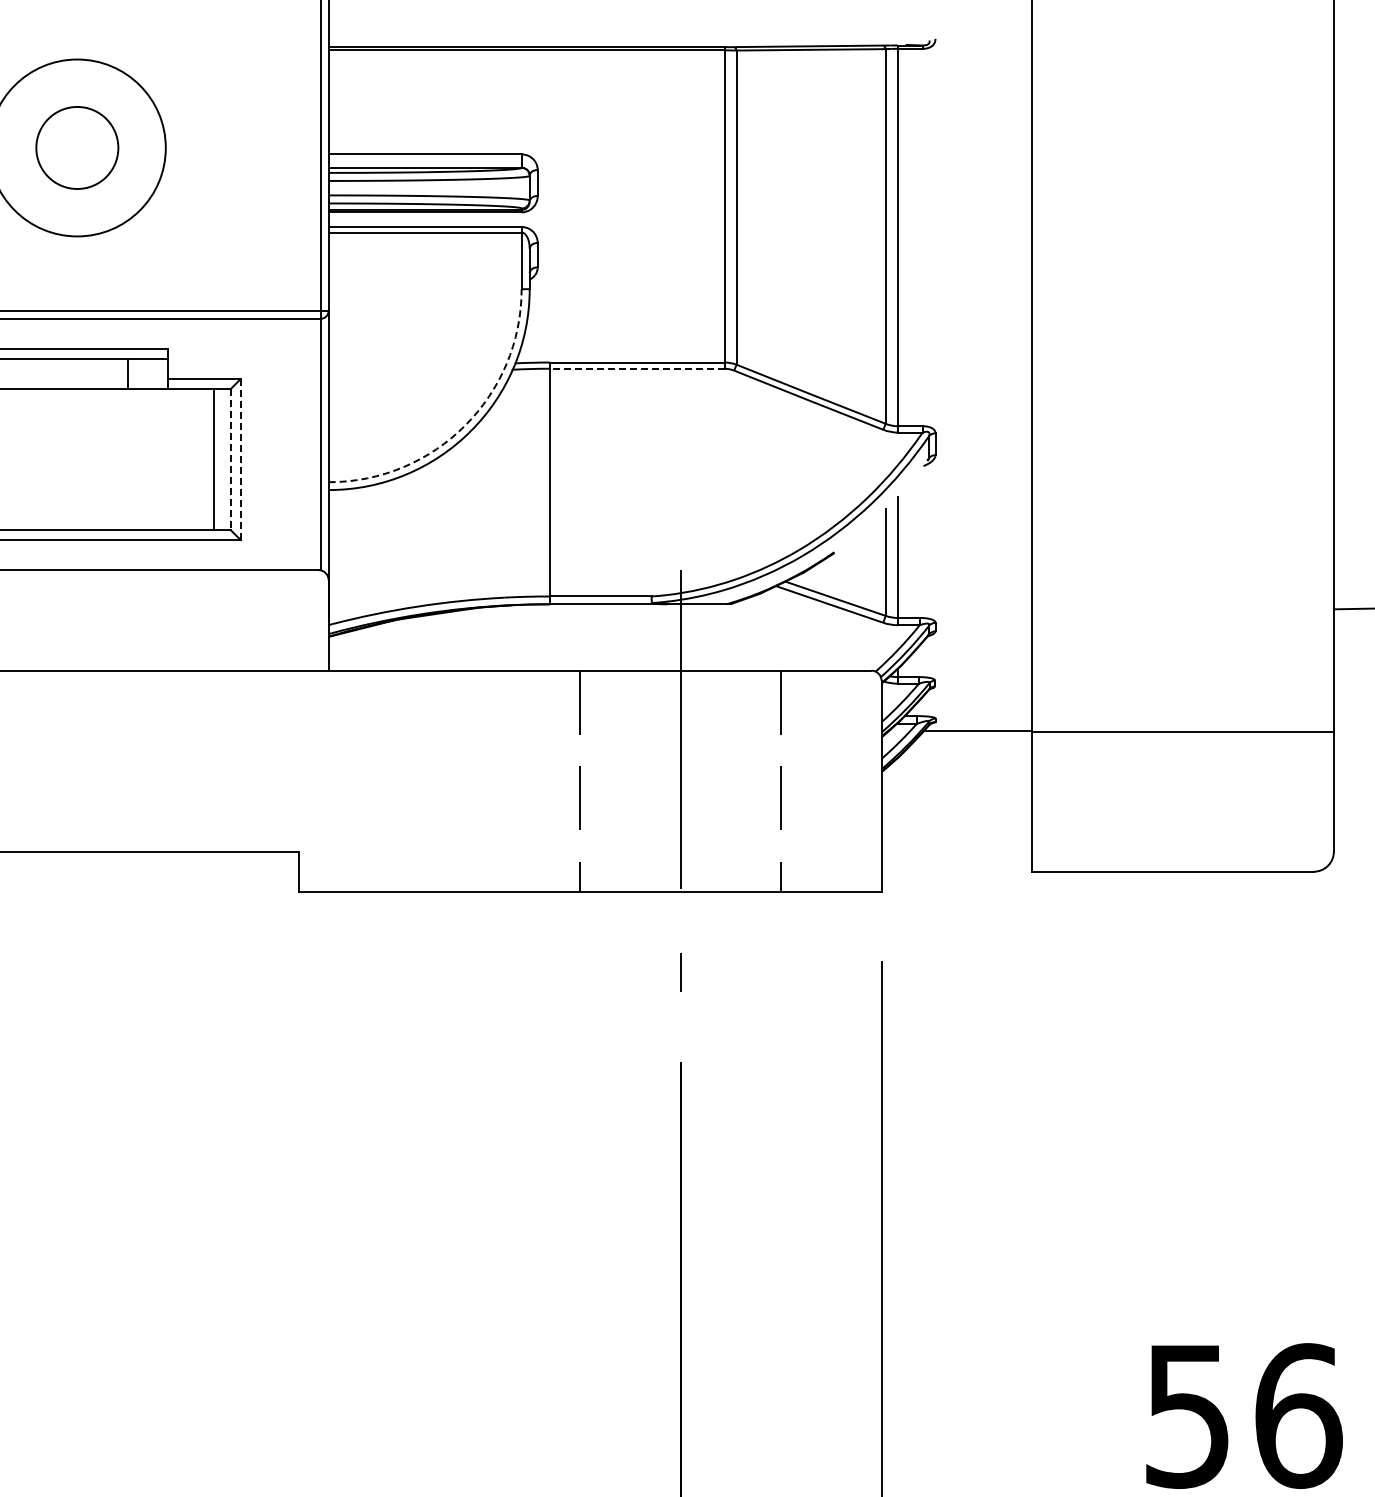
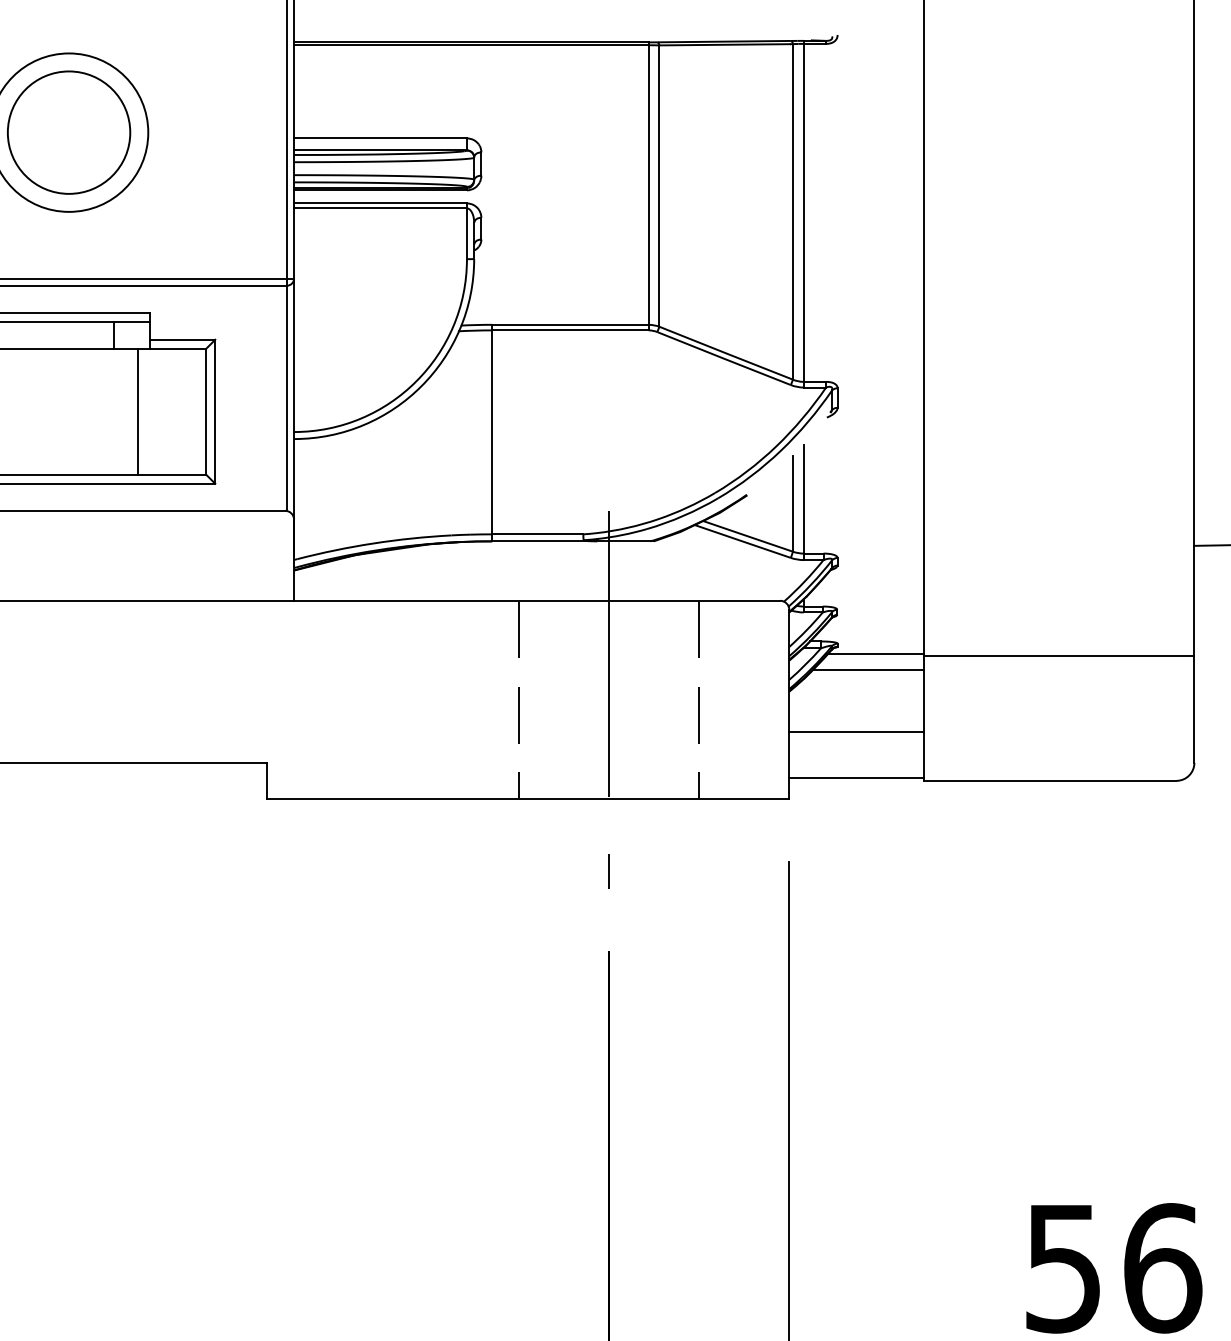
circle: (77, 147) -> (69, 132), size x1.67
line: (636, 368) -> (569, 330), dashed -> solid
arc: (465, 425) -> (416, 381), dashed -> solid
line: (213, 459) -> (137, 411), moved
line: (230, 460) -> (206, 412), dashed -> solid
line: (240, 460) -> (215, 412), dashed -> solid
line: (969, 747) -> (868, 669), added
line: (956, 817) -> (856, 732), added
line: (956, 868) -> (856, 777), added

